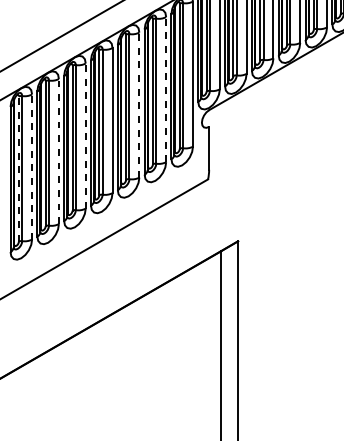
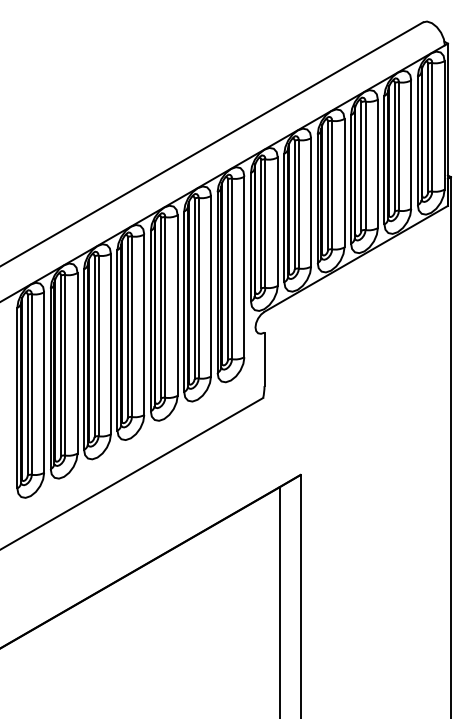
line: (166, 89) -> (211, 285), dashed -> solid
line: (139, 105) -> (177, 305), dashed -> solid
line: (85, 135) -> (110, 343), dashed -> solid
line: (58, 150) -> (77, 362), dashed -> solid
line: (32, 166) -> (44, 382), dashed -> solid
line: (18, 168) -> (27, 384), dashed -> solid

